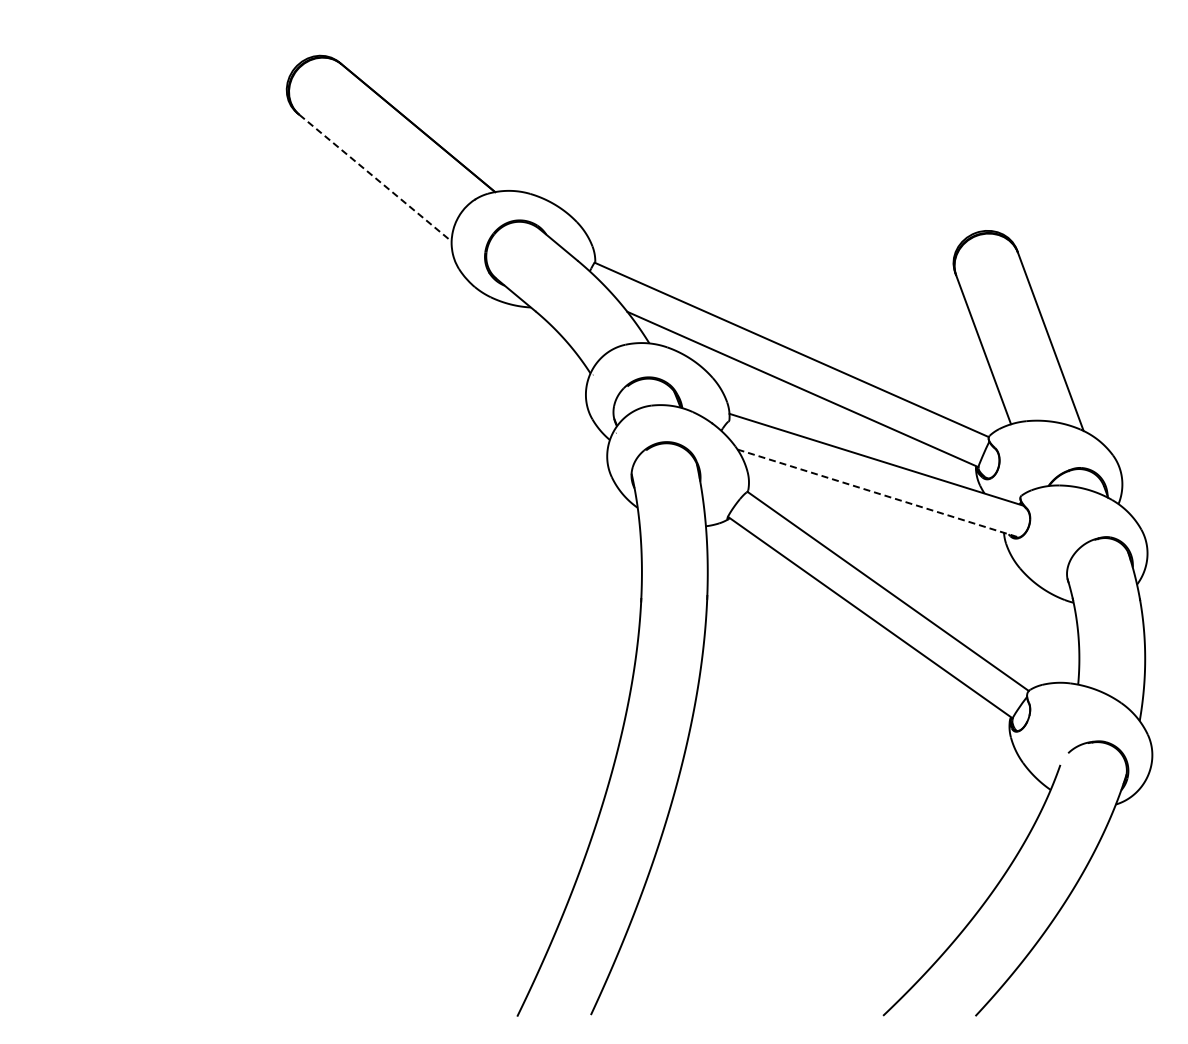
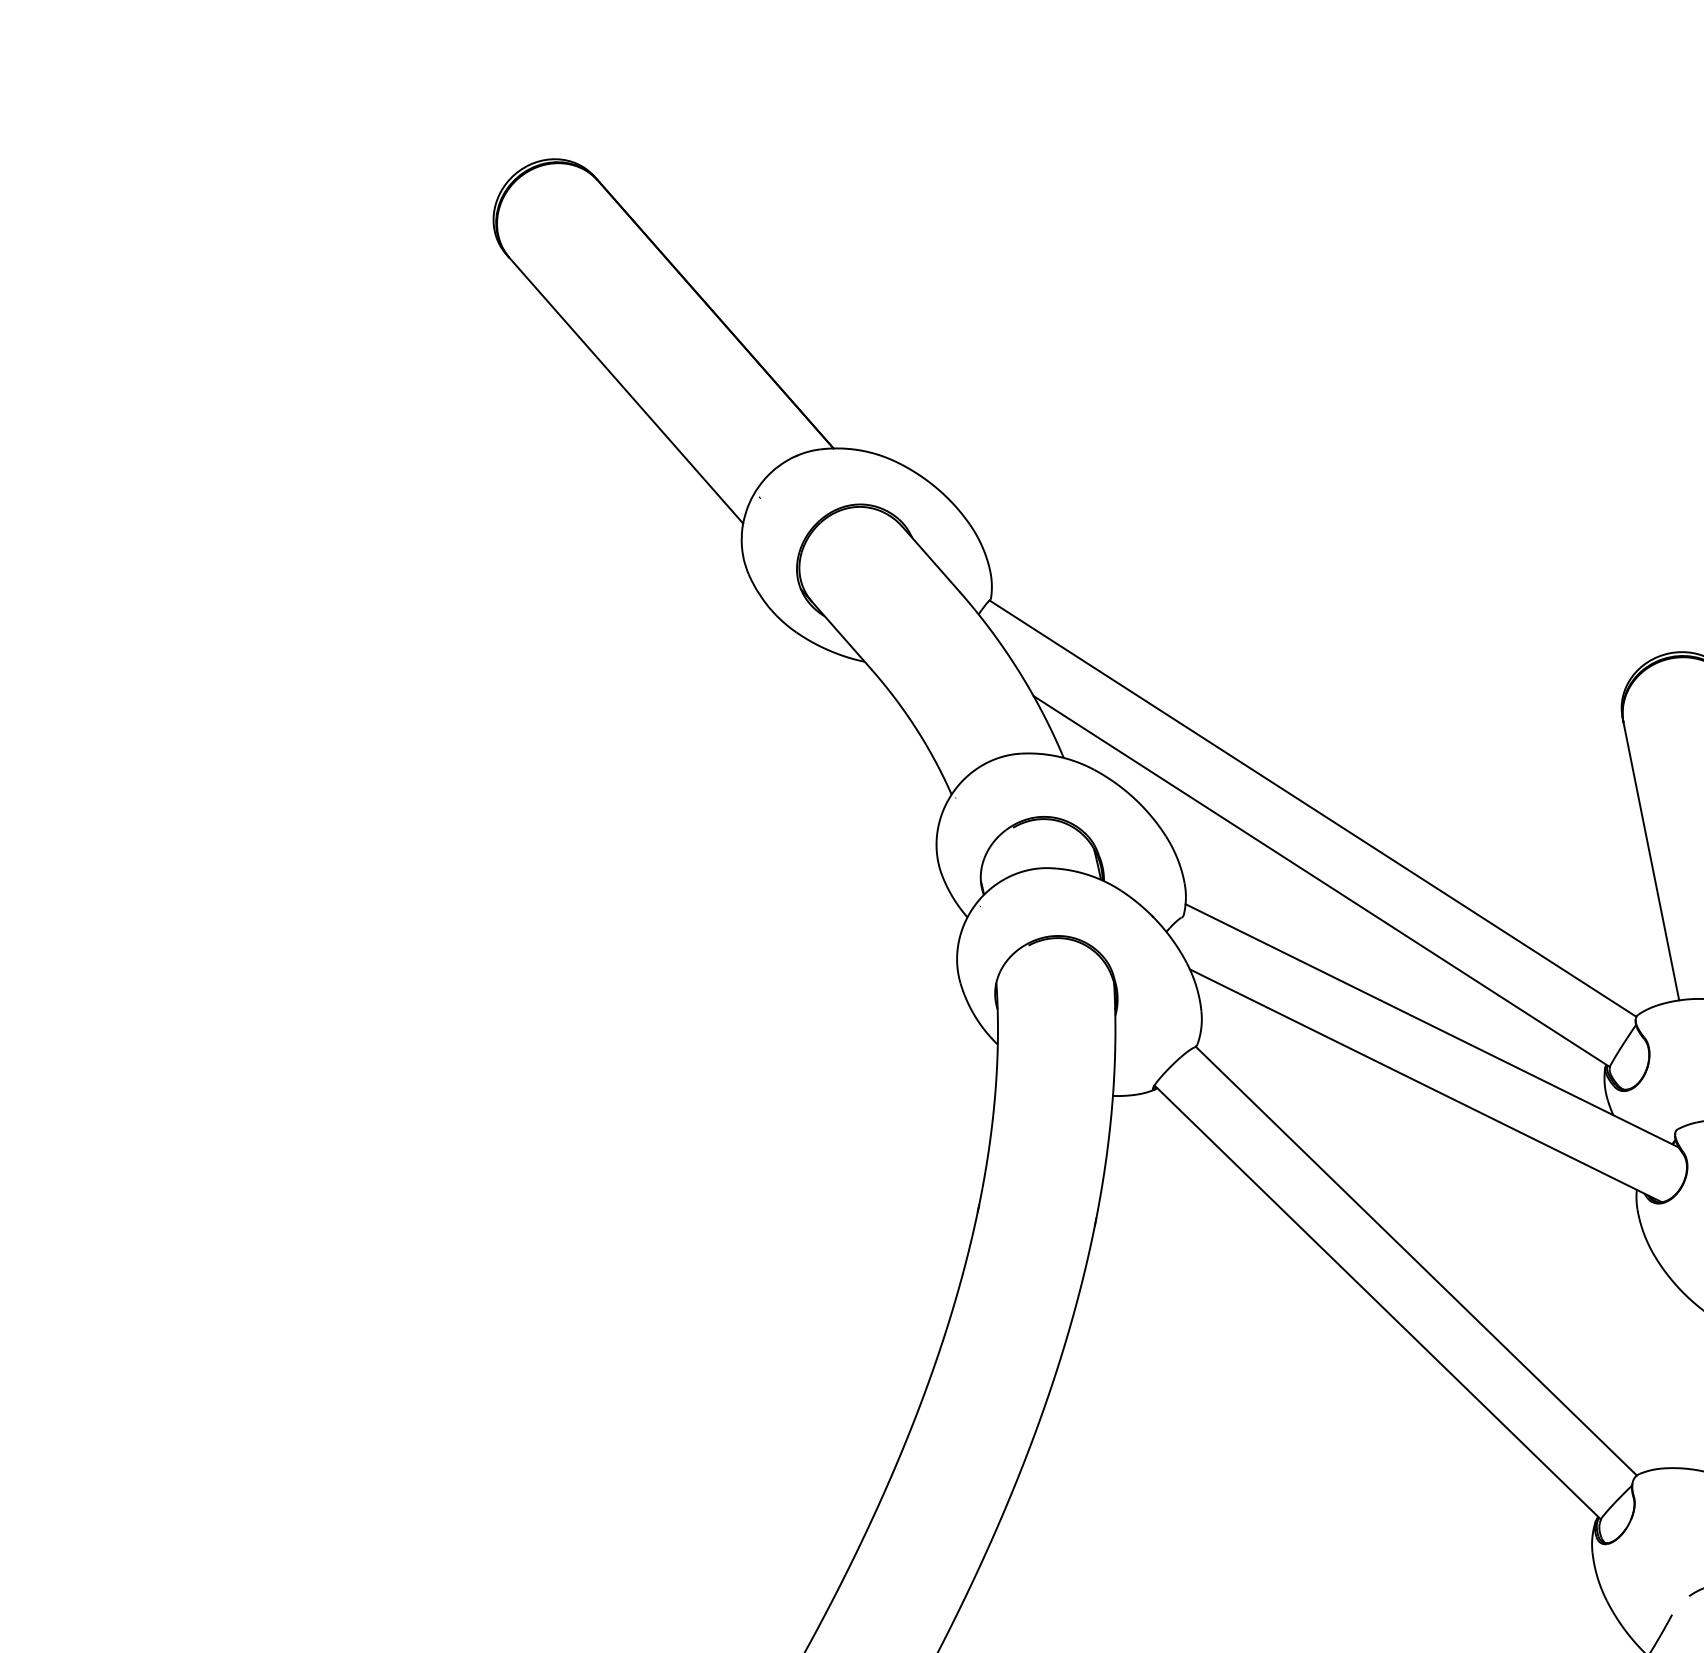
line: (375, 178) -> (626, 391), dashed -> solid
line: (878, 493) -> (1426, 1085), dashed -> solid

